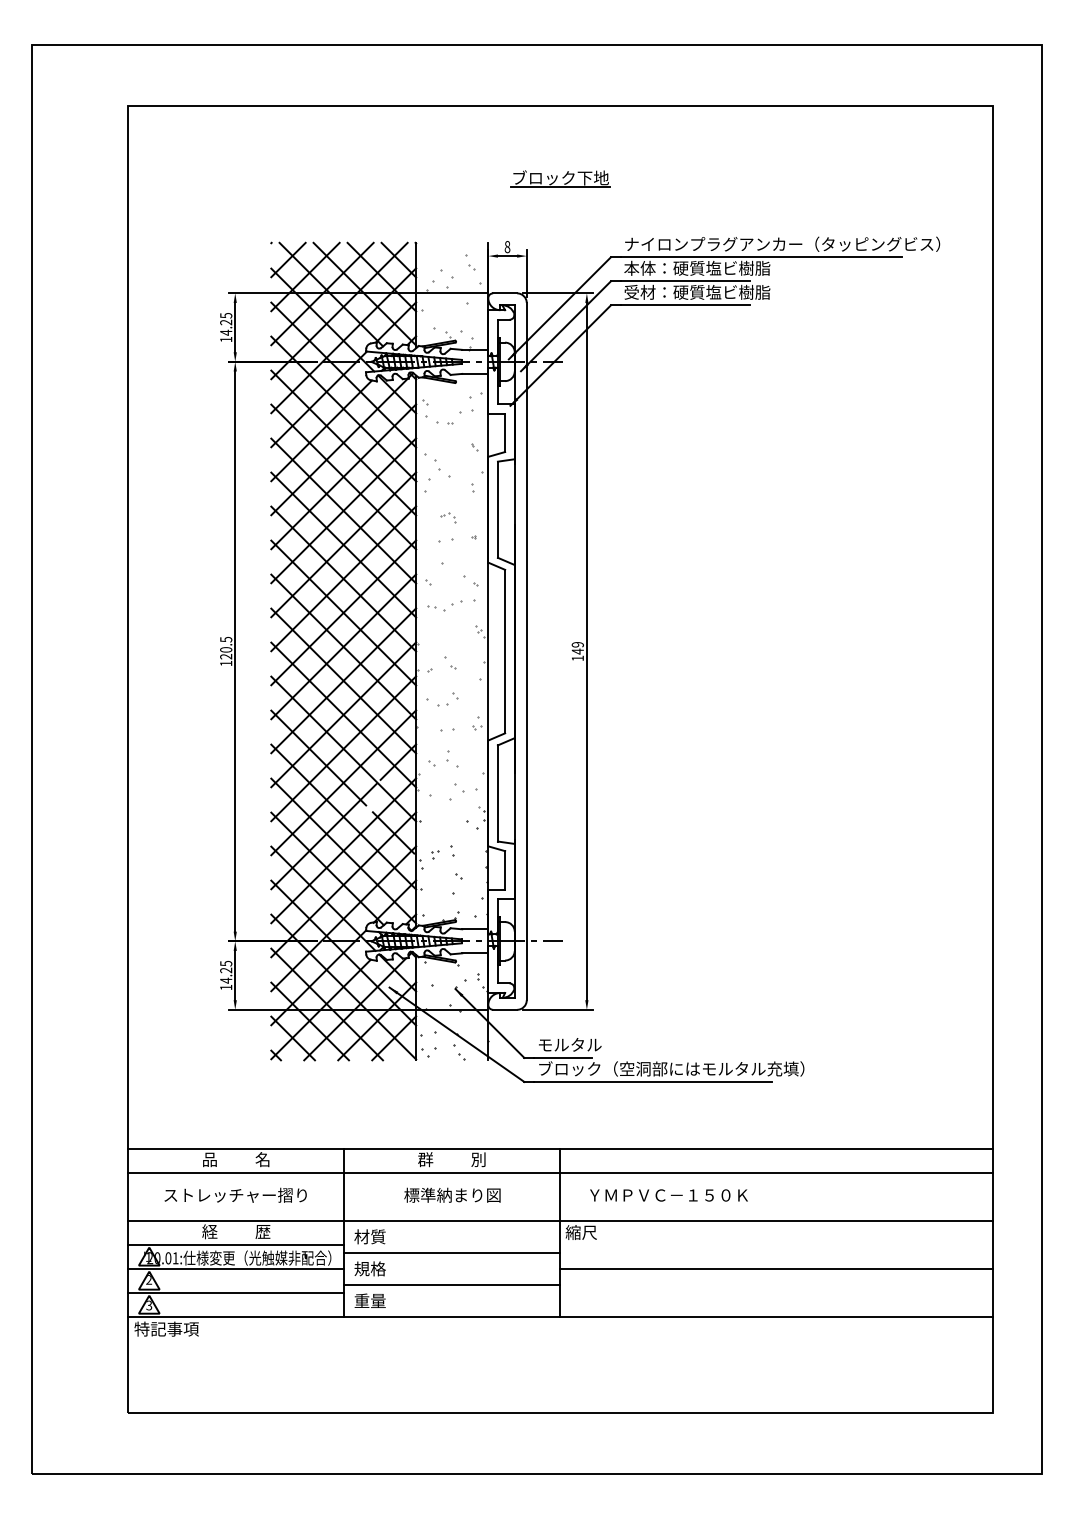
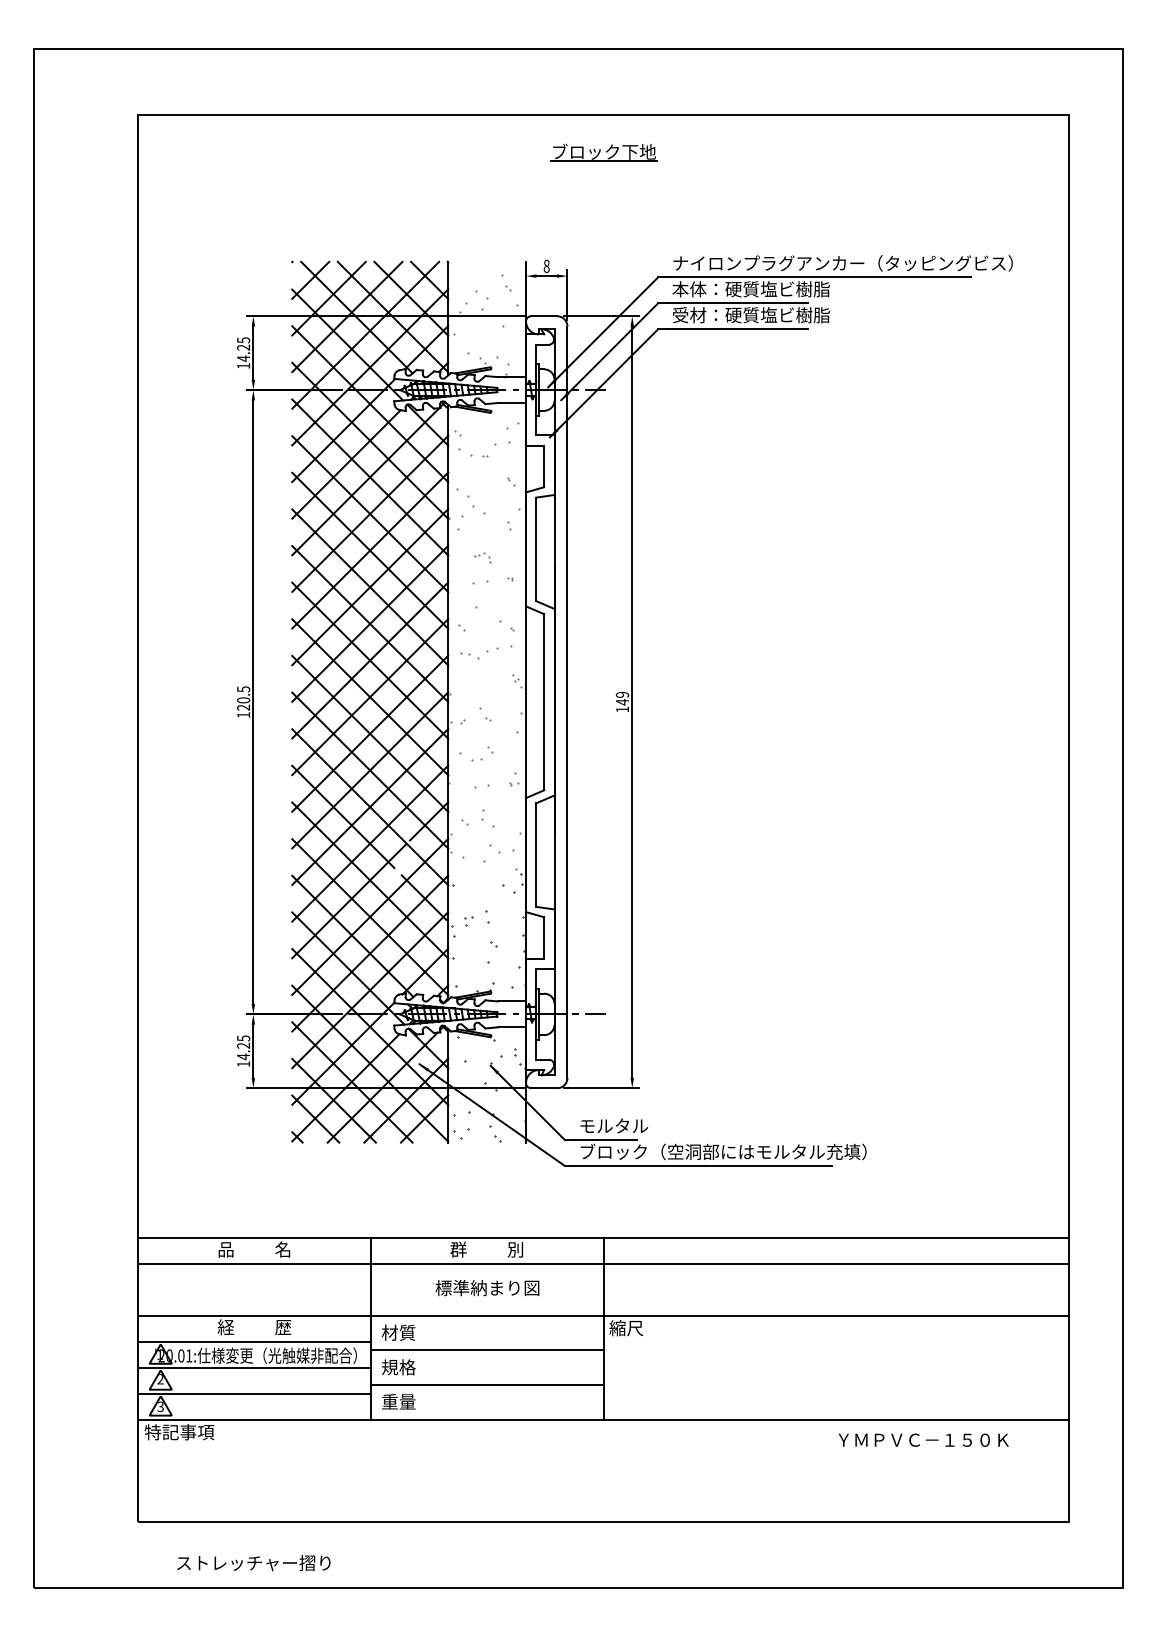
part: (560, 178) -> (603, 152), moved
text: (668, 1194) -> (923, 1439), moved
text: (235, 1195) -> (253, 1563), moved
line: (776, 1269) -> (836, 1367), removed

